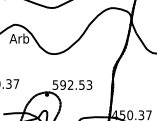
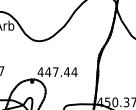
text: (71, 84) -> (56, 71), 592.53 -> 447.44

